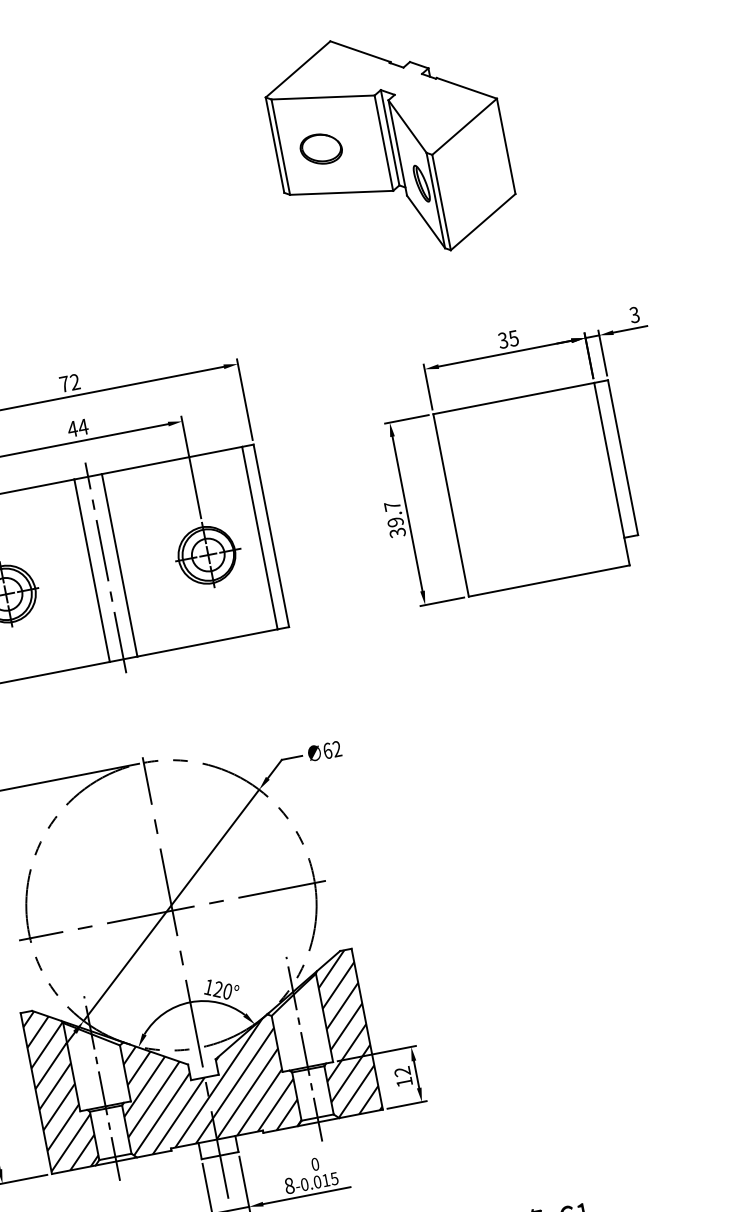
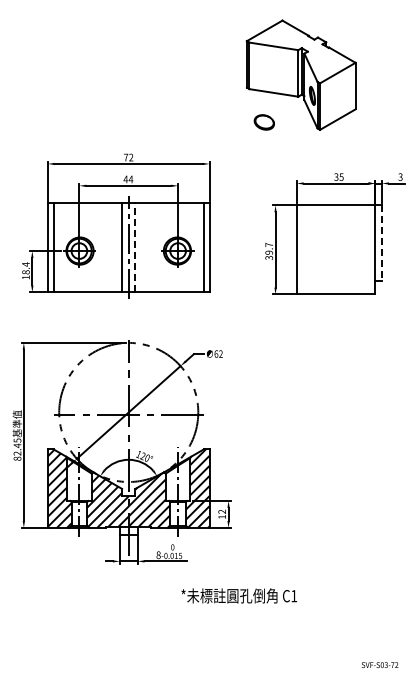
part: (319, 149) -> (263, 122), moved
line: (624, 458) -> (382, 243), solid -> dashed
line: (119, 564) -> (135, 247), solid -> dashed

